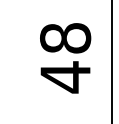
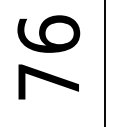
text: (65, 57) -> (48, 57), 48 -> 76

